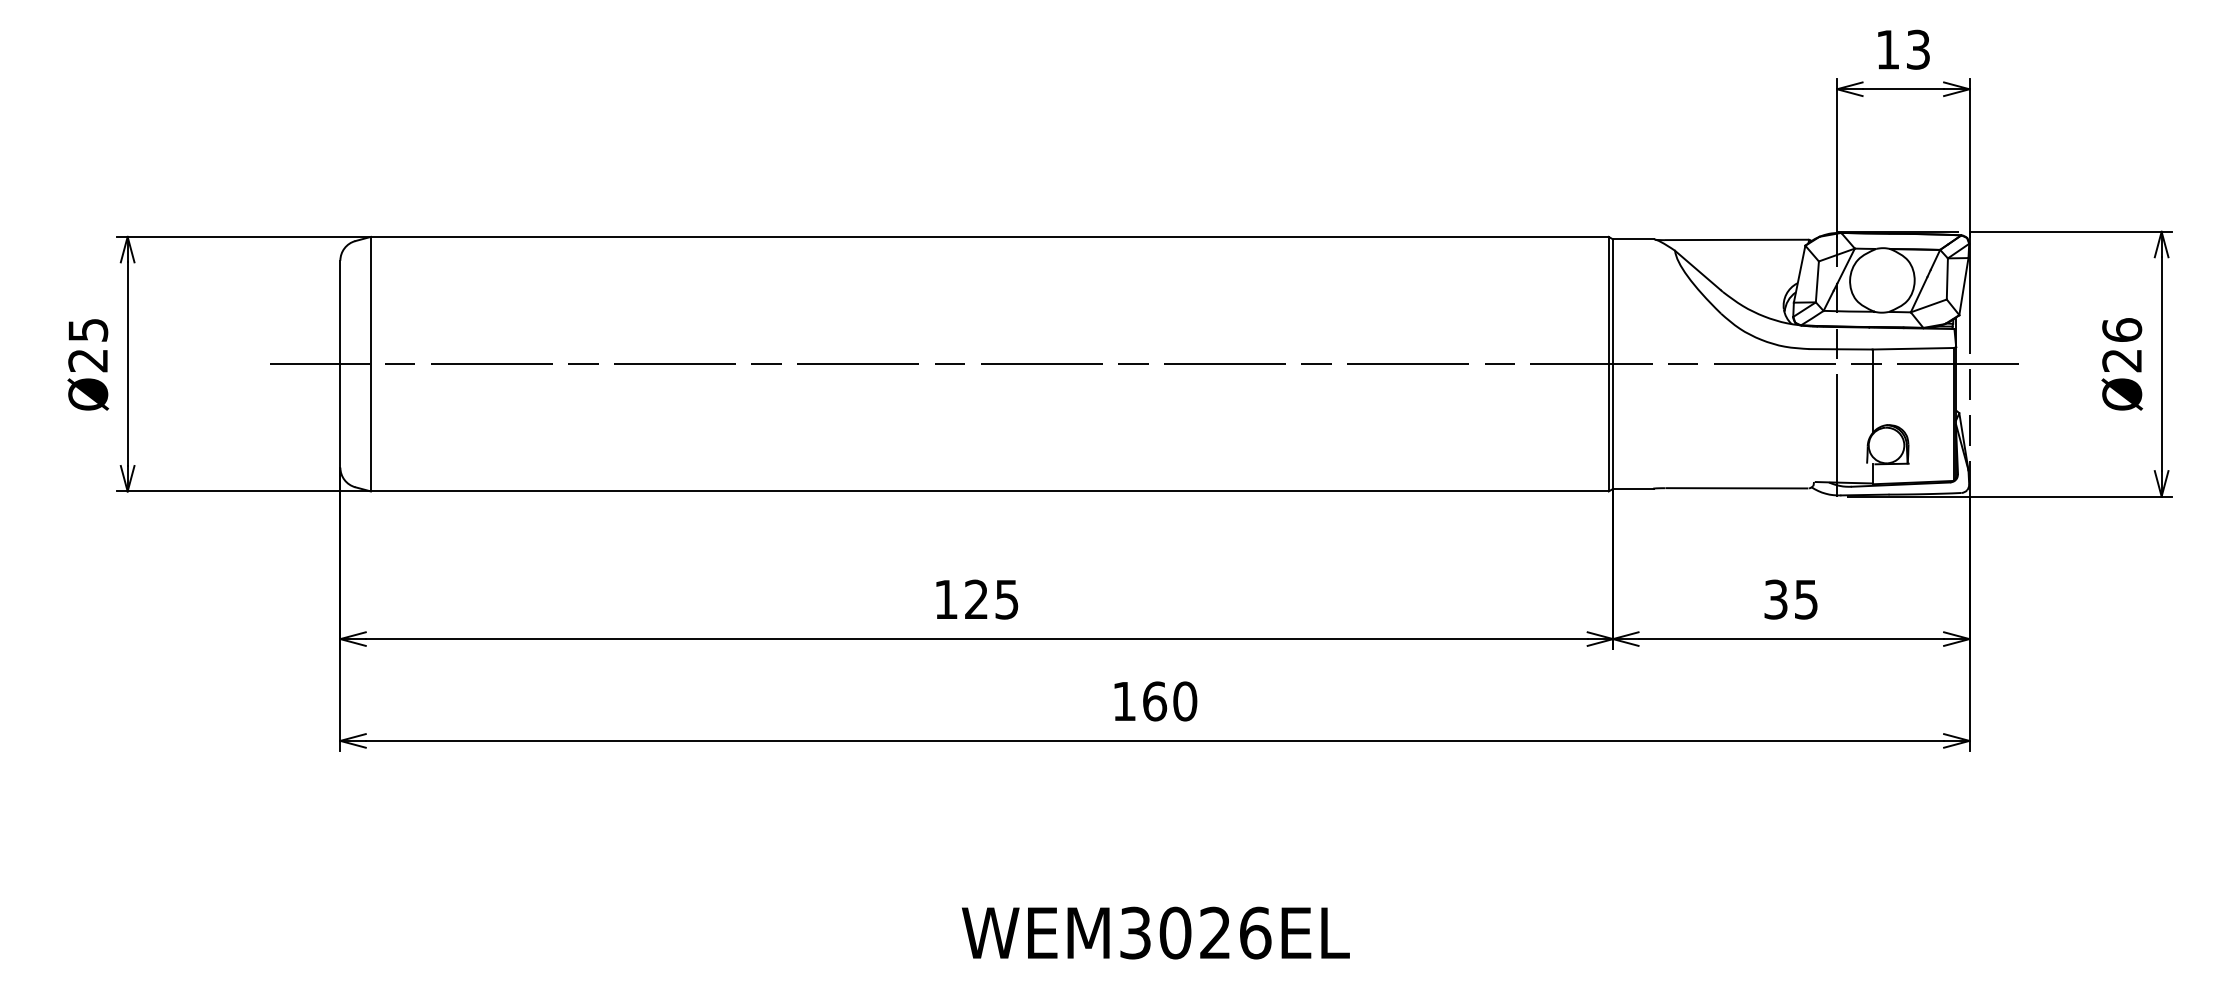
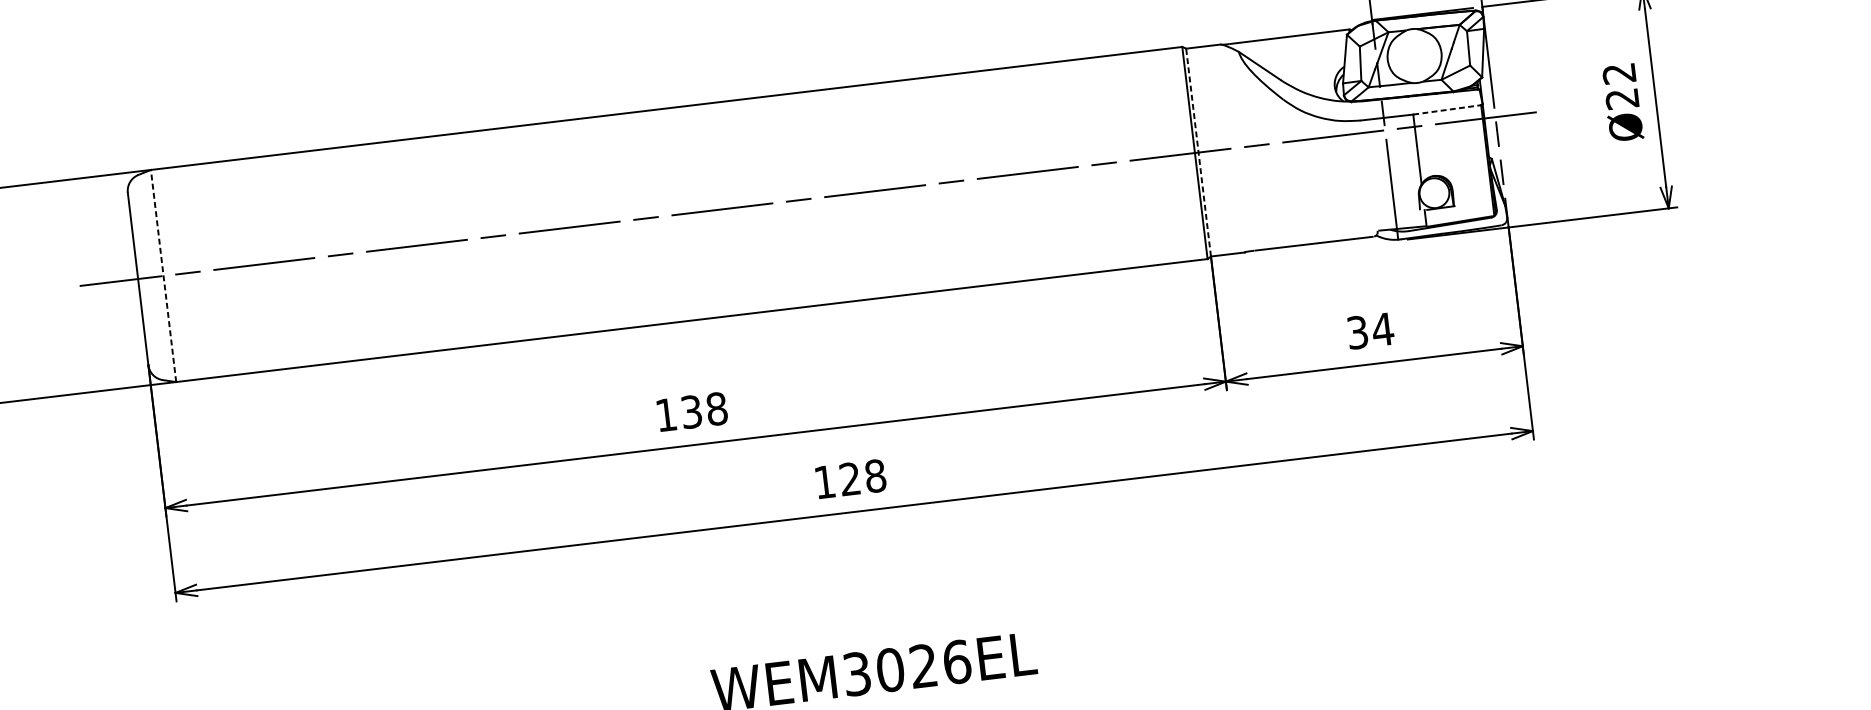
text: (2122, 329) -> (1619, 73), Ø26 -> Ø22
line: (1913, 348) -> (1447, 109), solid -> dashed
line: (370, 363) -> (163, 275), solid -> dashed
line: (1613, 364) -> (1198, 152), solid -> dashed
text: (991, 599) -> (704, 410), 125 -> 138
text: (1805, 599) -> (1382, 329), 35 -> 34
text: (1170, 701) -> (863, 477), 160 -> 128

